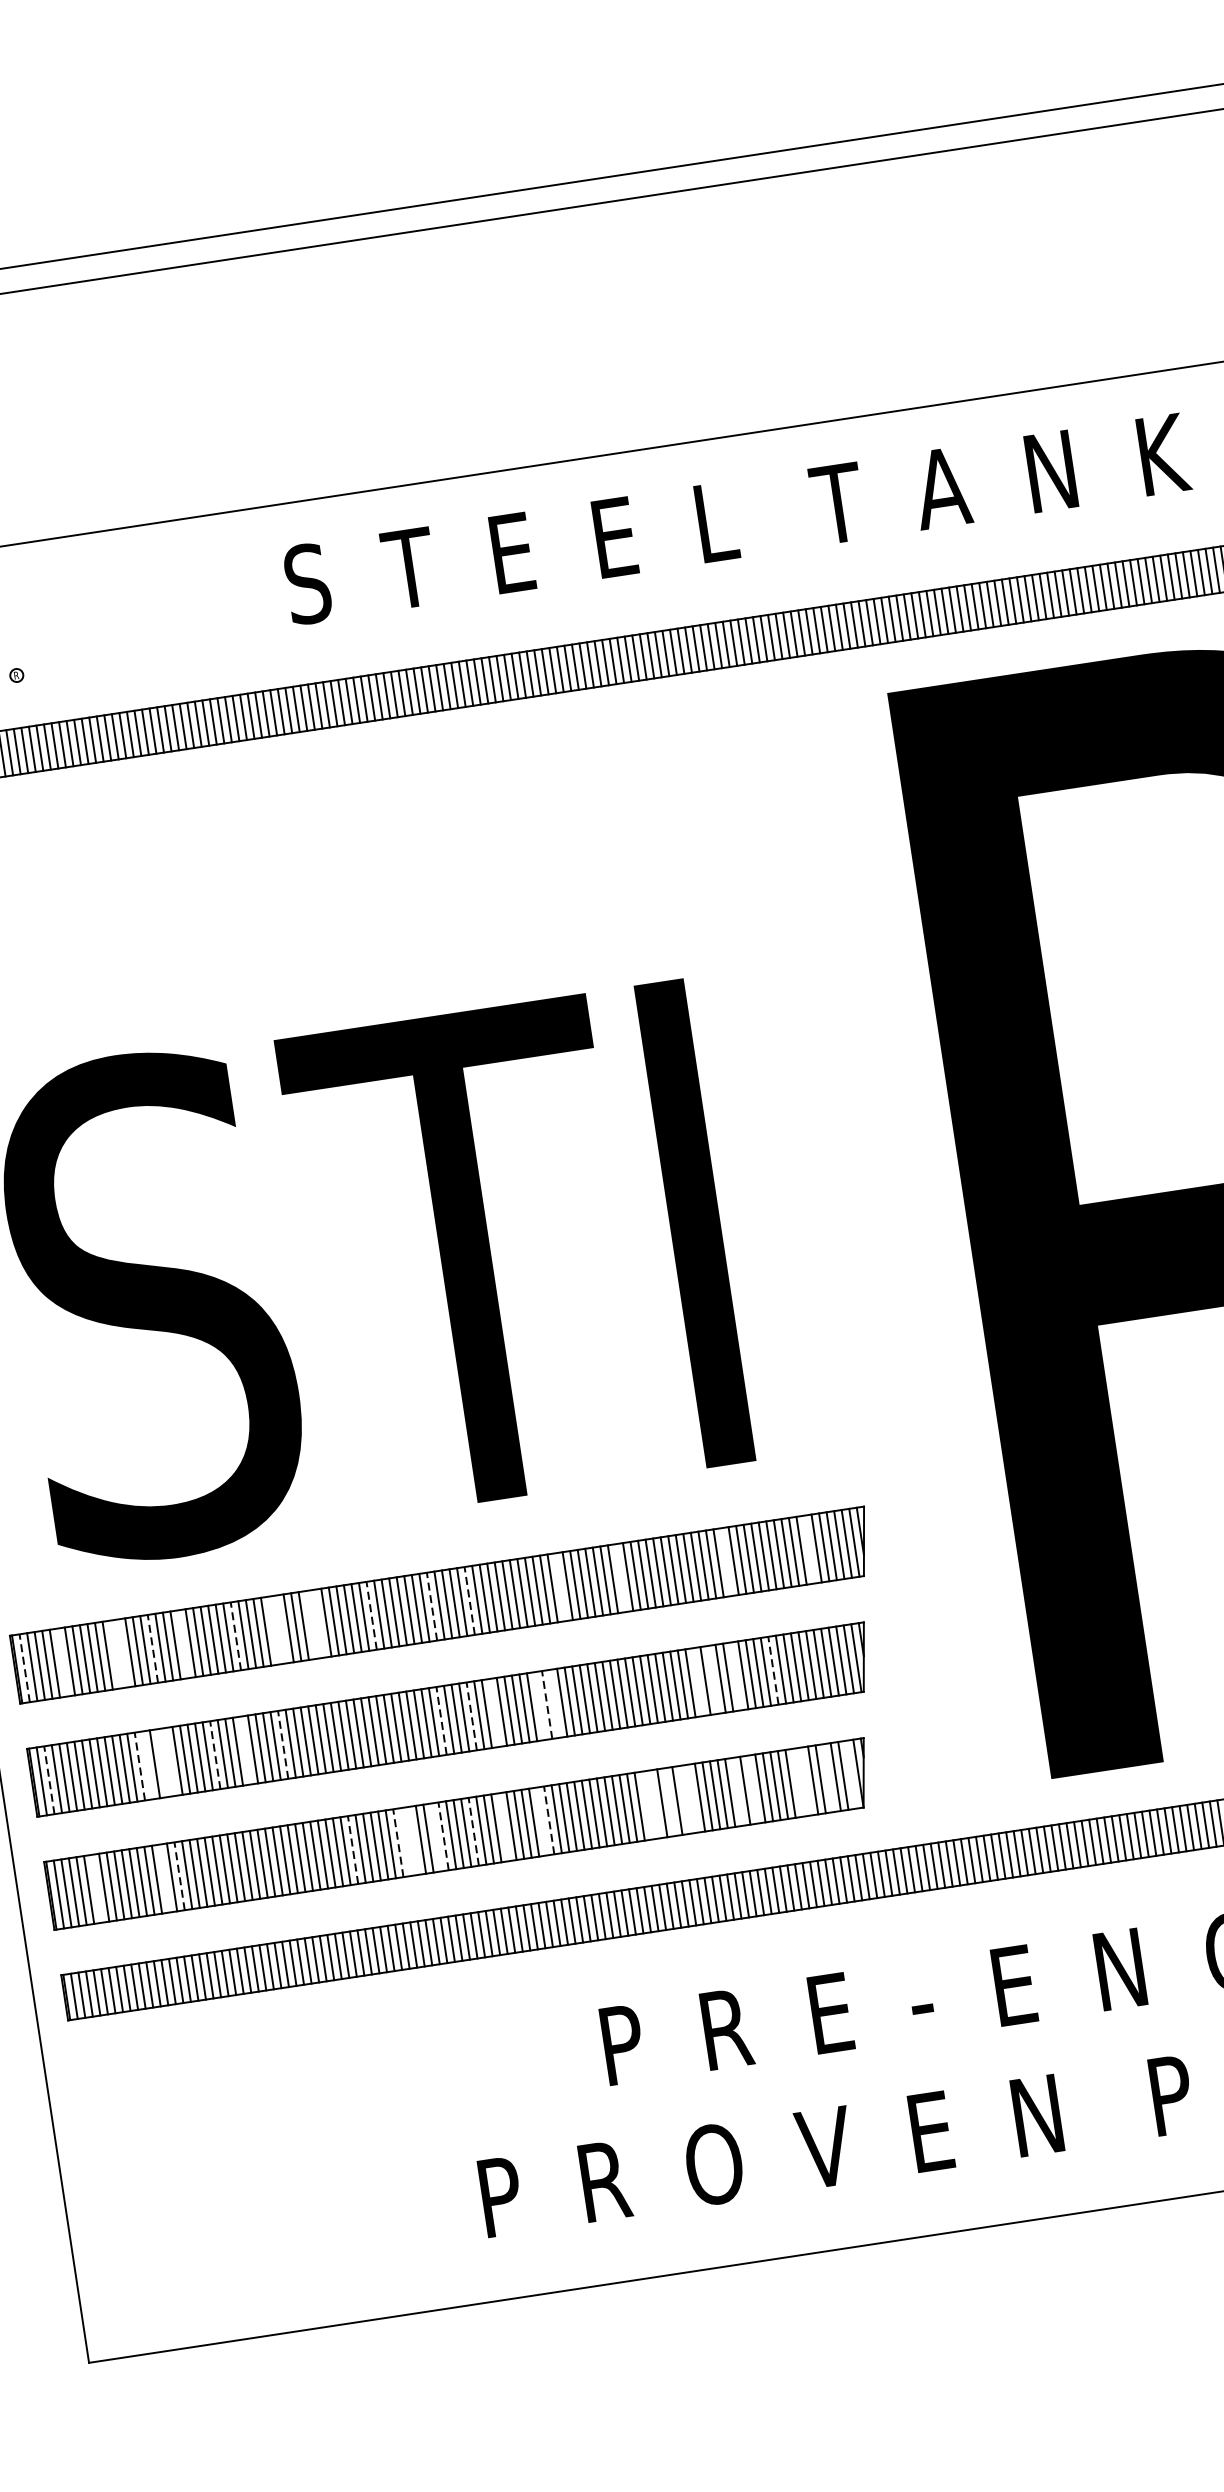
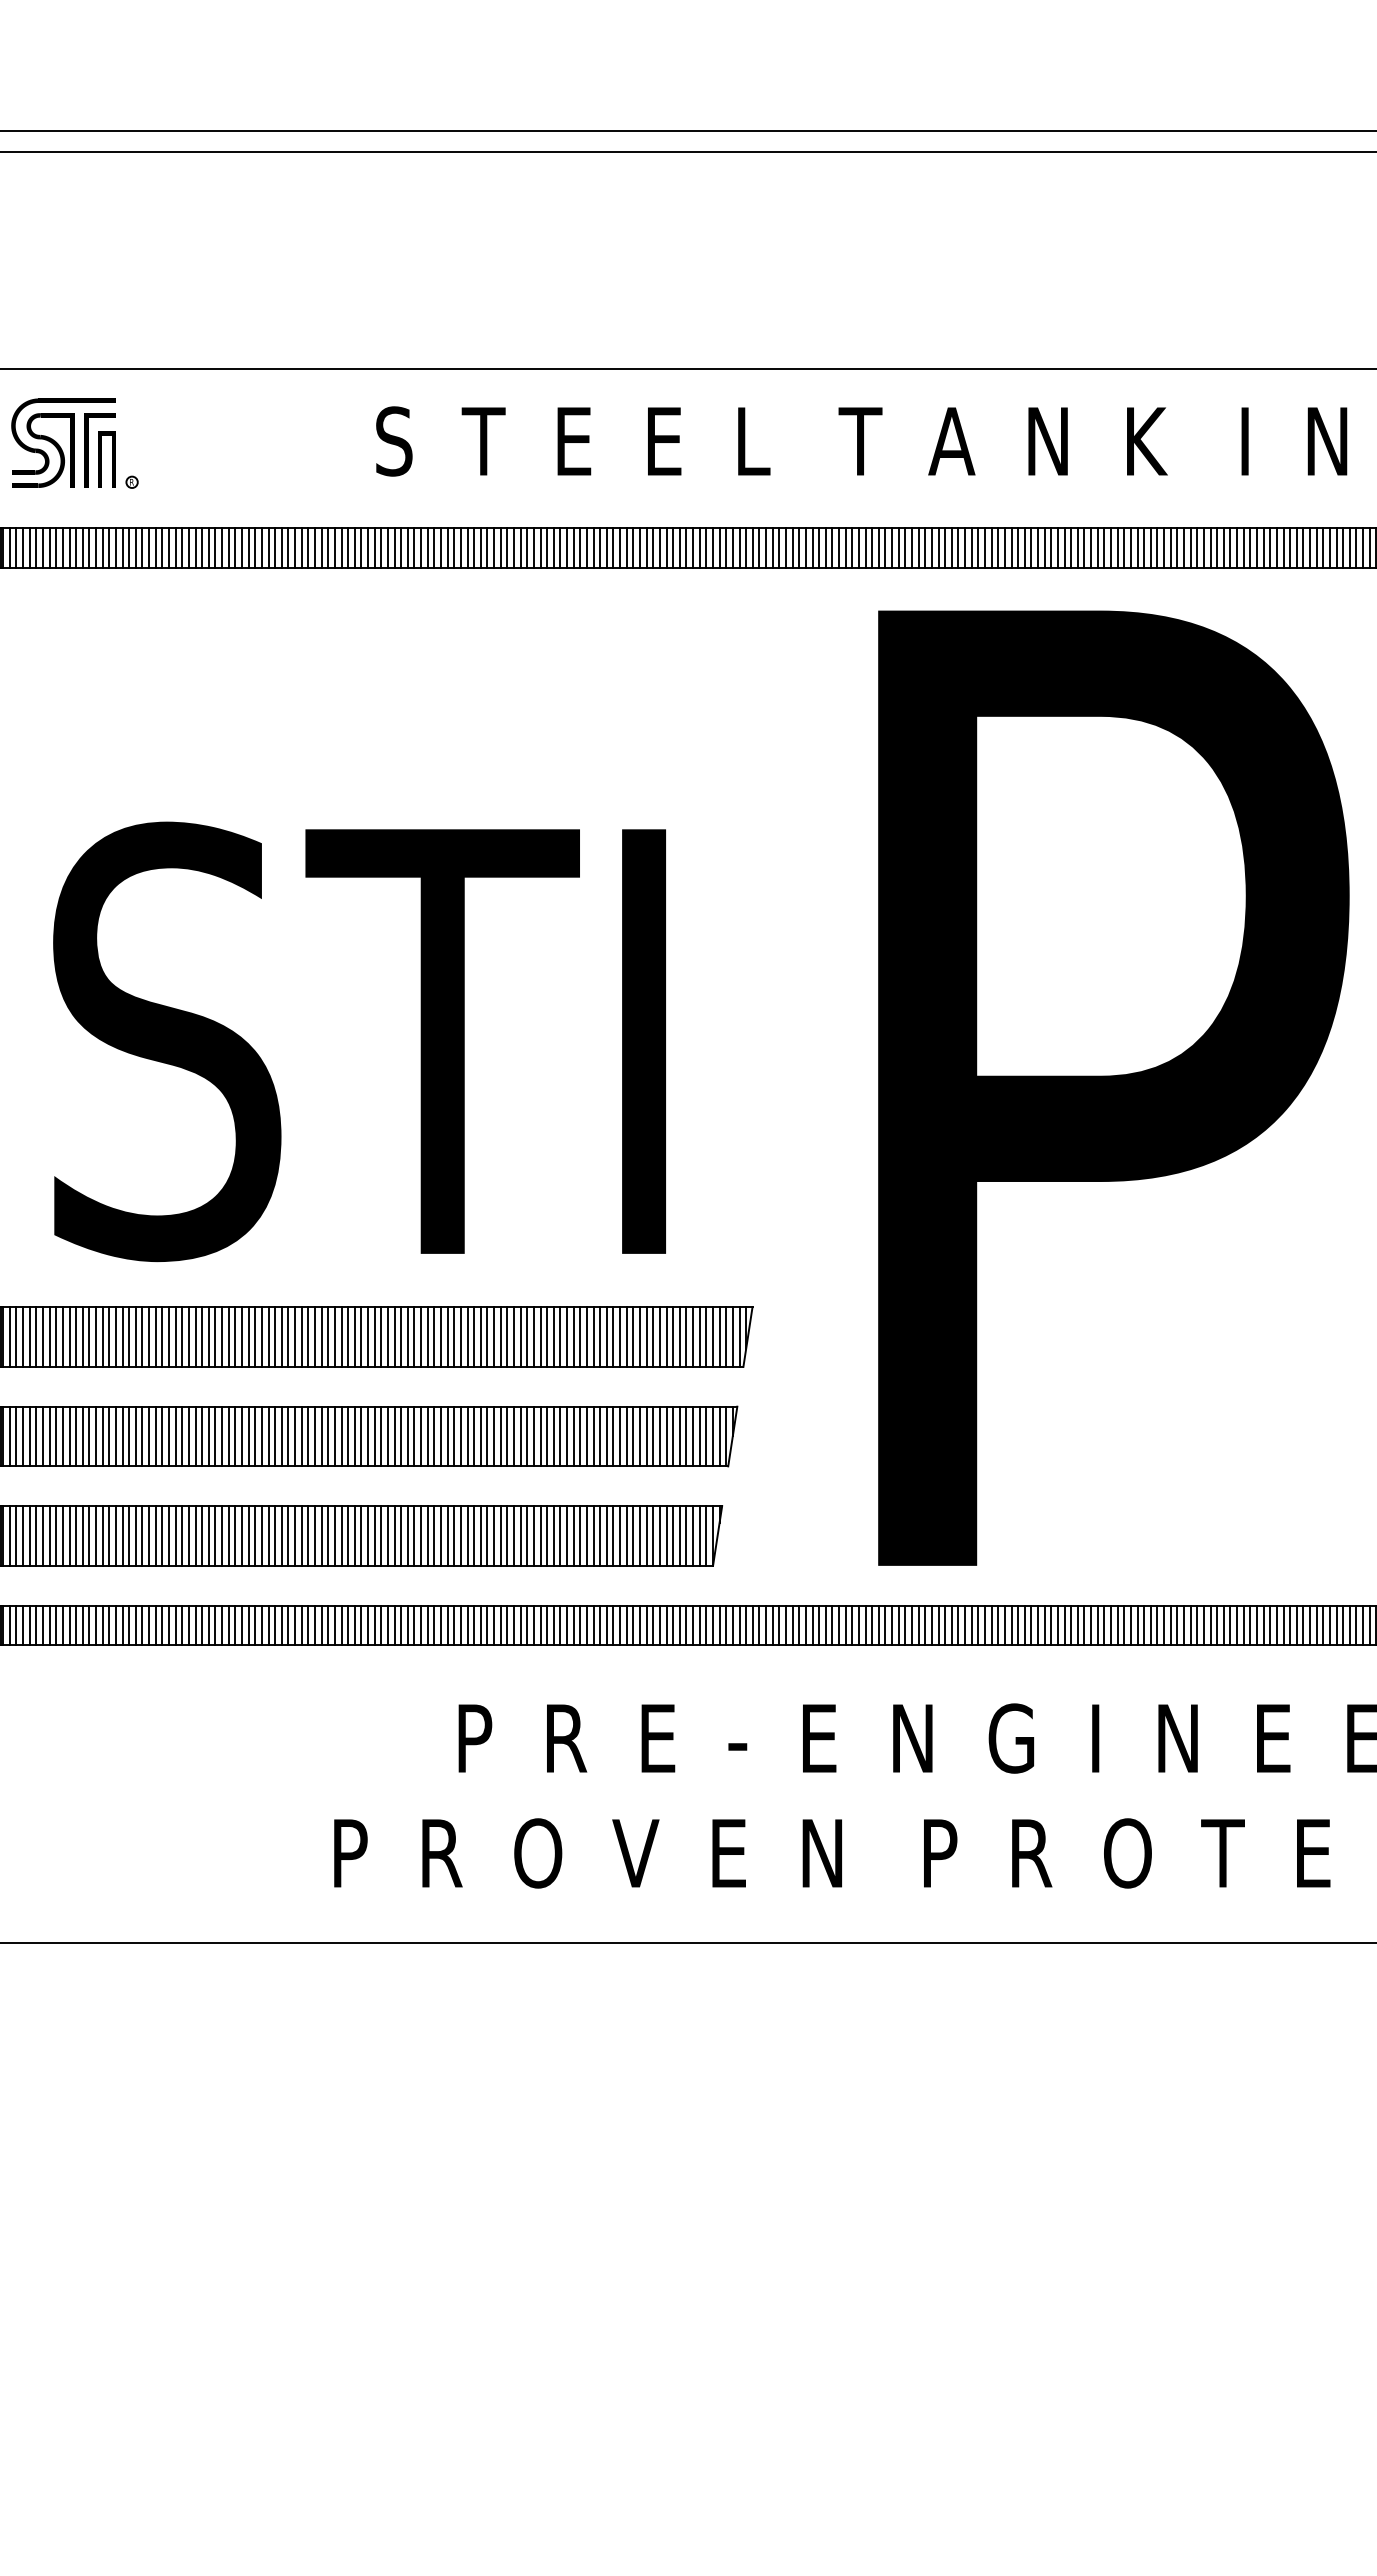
line: (808, 1549) -> (699, 1336), added
line: (725, 1561) -> (626, 1336), added
line: (620, 1577) -> (533, 1336), added
line: (559, 1586) -> (480, 1336), added
line: (470, 1601) -> (401, 1337), dashed -> solid
line: (432, 1607) -> (368, 1337), dashed -> solid
line: (371, 1616) -> (314, 1337), dashed -> solid
line: (318, 1623) -> (268, 1336), added
line: (310, 1624) -> (261, 1336), added
line: (281, 1628) -> (235, 1336), added
line: (273, 1630) -> (228, 1336), added
line: (235, 1636) -> (195, 1337), dashed -> solid
line: (183, 1643) -> (149, 1336), added
line: (152, 1649) -> (122, 1337), dashed -> solid
line: (123, 1652) -> (96, 1336), added
line: (115, 1653) -> (89, 1336), added
line: (61, 1662) -> (42, 1336), added
line: (24, 1668) -> (9, 1337), dashed -> solid
line: (773, 1670) -> (653, 1436), dashed -> solid
line: (736, 1676) -> (620, 1436), added
line: (713, 1679) -> (600, 1436), added
line: (697, 1682) -> (586, 1436), added
line: (554, 1703) -> (460, 1436), added
line: (547, 1704) -> (454, 1436), dashed -> solid
line: (539, 1706) -> (447, 1436), added
line: (493, 1713) -> (407, 1436), added
line: (471, 1716) -> (387, 1436), dashed -> solid
line: (441, 1720) -> (361, 1436), dashed -> solid
line: (283, 1744) -> (222, 1436), dashed -> solid
line: (244, 1750) -> (188, 1436), added
line: (215, 1755) -> (162, 1436), dashed -> solid
line: (169, 1762) -> (122, 1436), added
line: (161, 1763) -> (115, 1436), added
line: (147, 1765) -> (102, 1436), added
line: (140, 1766) -> (96, 1436), dashed -> solid
line: (850, 1774) -> (706, 1535), added
line: (828, 1777) -> (686, 1535), added
line: (49, 1780) -> (16, 1436), dashed -> solid
line: (805, 1781) -> (666, 1535), added
line: (797, 1782) -> (659, 1535), added
line: (753, 1788) -> (620, 1535), added
line: (737, 1791) -> (606, 1535), added
line: (692, 1798) -> (567, 1535), added
line: (684, 1799) -> (560, 1535), added
line: (670, 1801) -> (547, 1535), added
line: (654, 1803) -> (533, 1535), added
line: (647, 1804) -> (527, 1535), added
line: (541, 1820) -> (434, 1535), added
line: (549, 1820) -> (441, 1536), dashed -> solid
line: (504, 1826) -> (401, 1535), added
line: (473, 1832) -> (374, 1536), dashed -> solid
line: (435, 1836) -> (341, 1535), added
line: (444, 1836) -> (348, 1536), dashed -> solid
line: (413, 1840) -> (321, 1535), added
line: (405, 1841) -> (314, 1535), added
line: (398, 1843) -> (308, 1536), dashed -> solid
line: (353, 1850) -> (268, 1536), dashed -> solid
line: (179, 1876) -> (115, 1536), dashed -> solid
line: (164, 1878) -> (102, 1535), added
line: (96, 1888) -> (42, 1535), added

